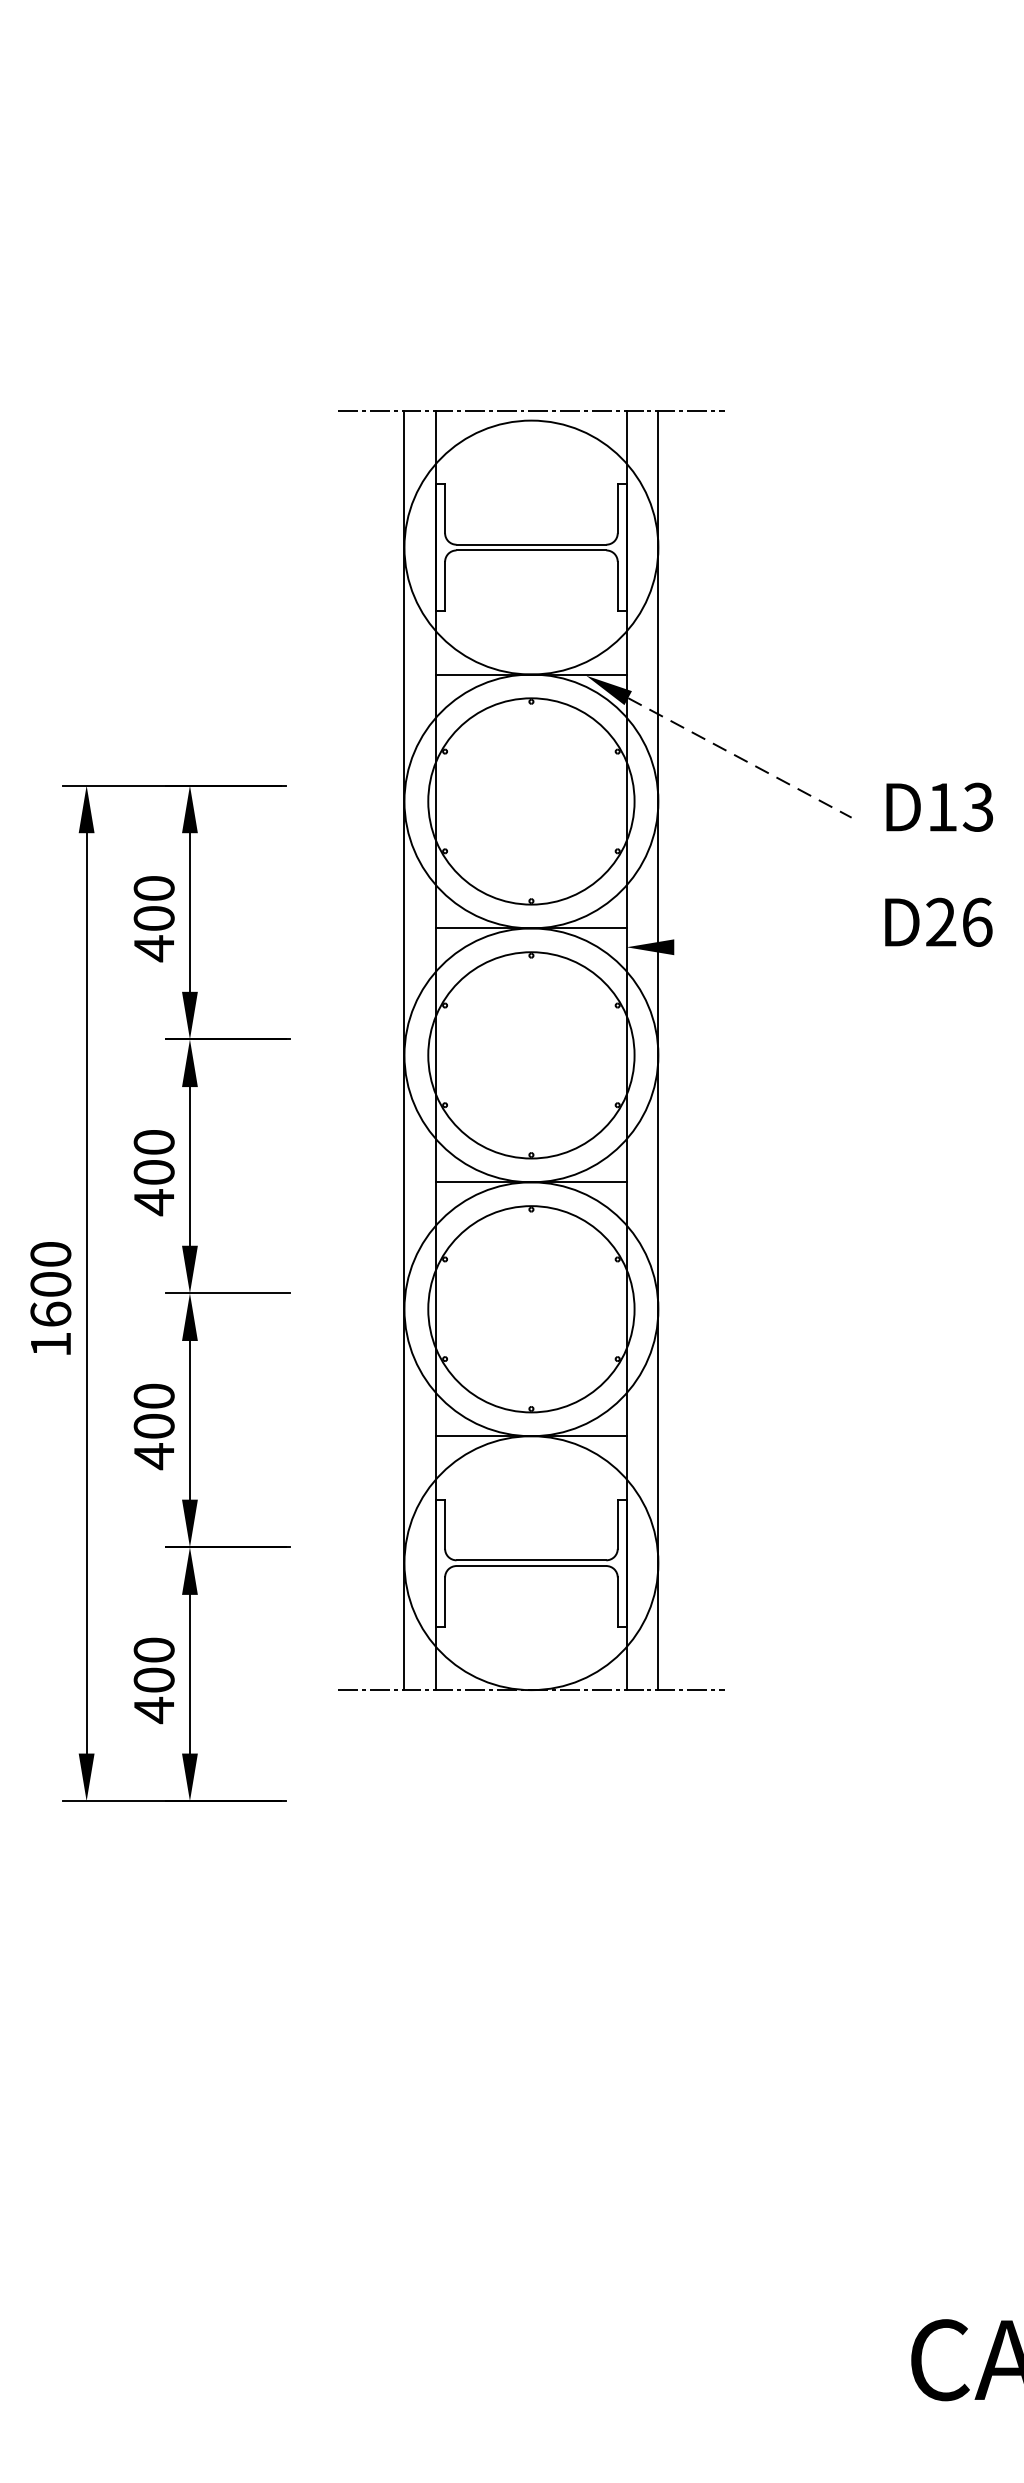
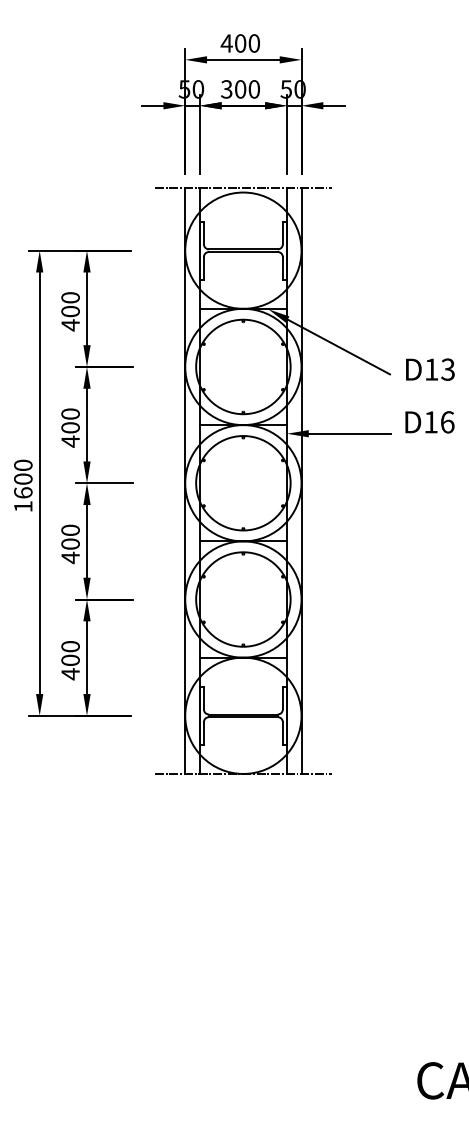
part: (531, 228) -> (243, 104), added
line: (741, 758) -> (339, 347), dashed -> solid
text: (939, 922) -> (430, 422), D26 -> D16
line: (763, 946) -> (349, 433), added
part: (160, 1293) -> (73, 483), moved

